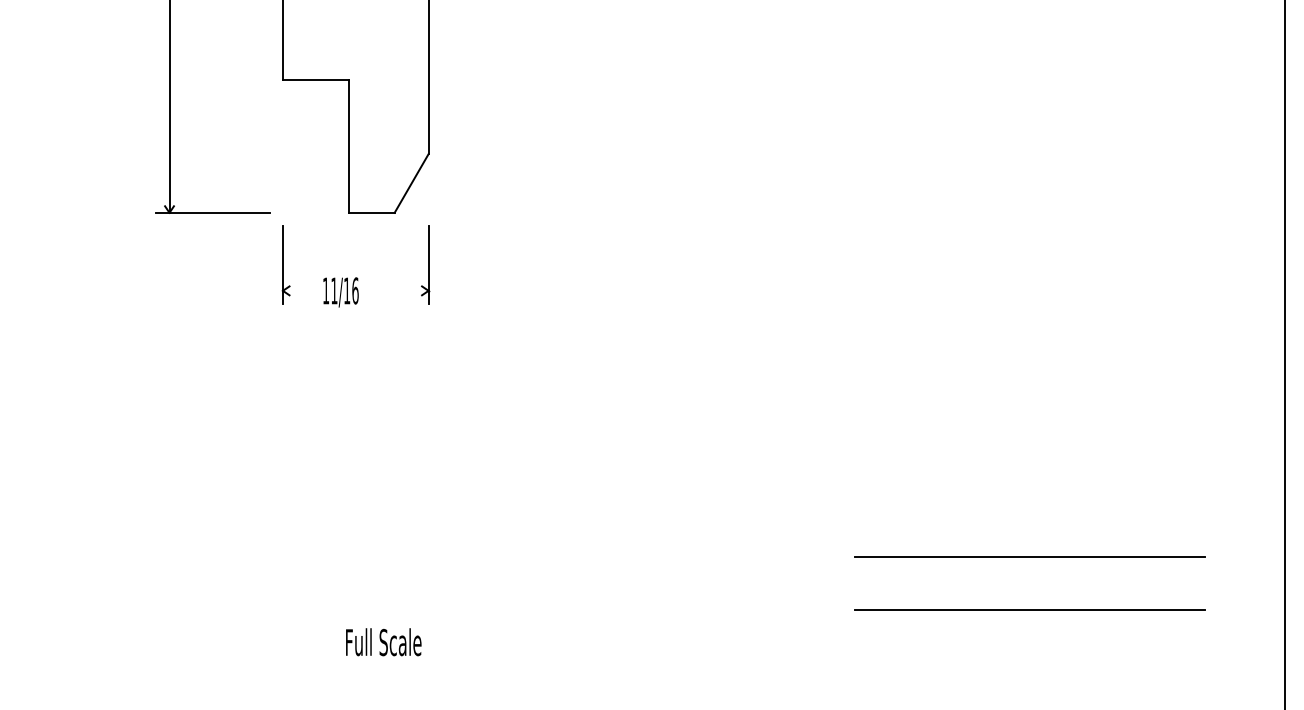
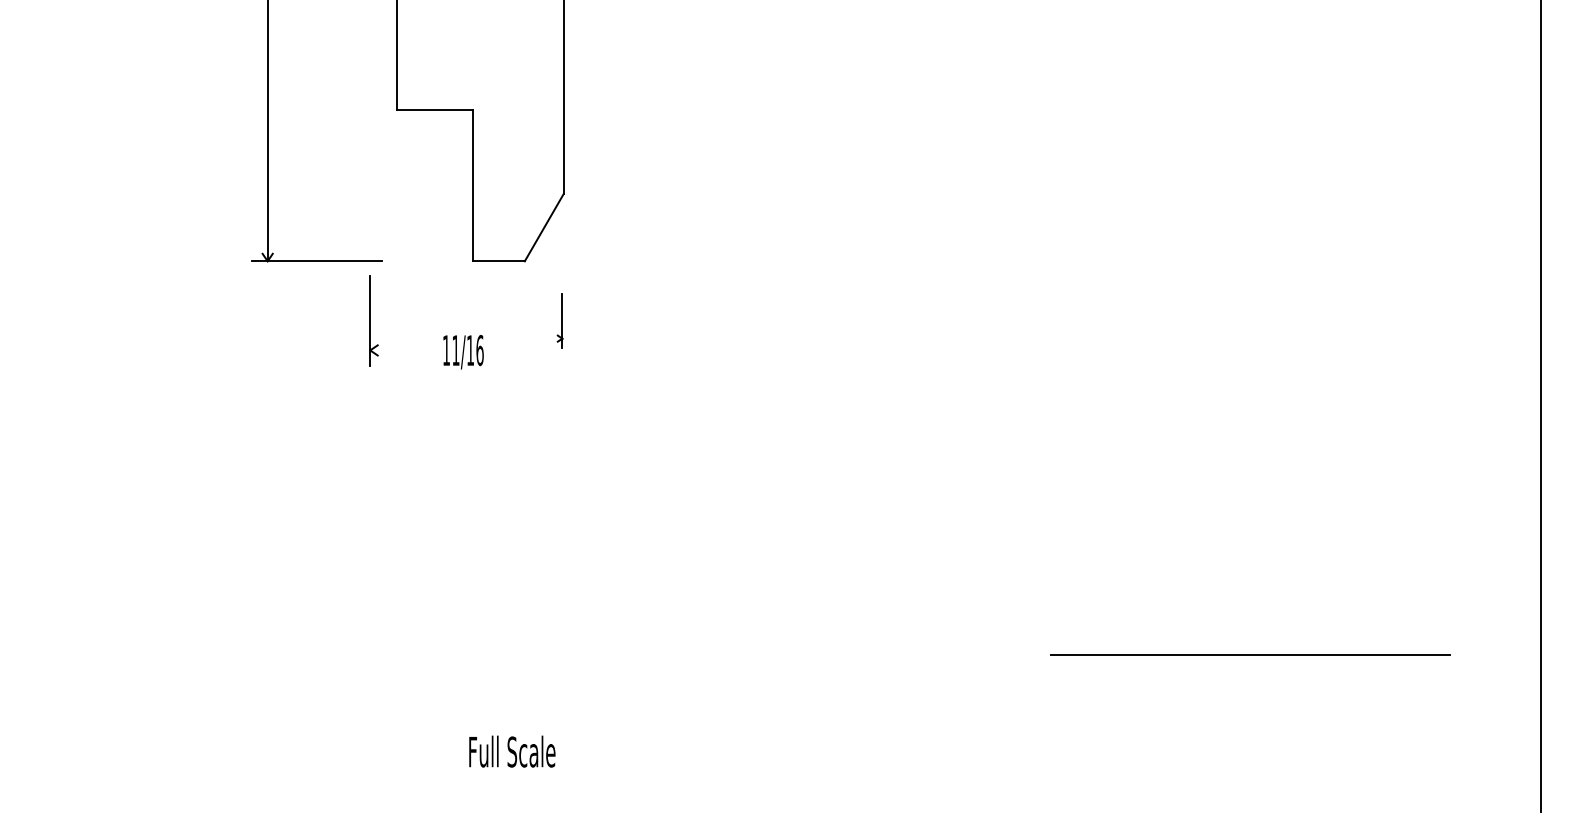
part: (285, 264) -> (373, 320), moved
part: (425, 264) -> (560, 320), size x0.6
line: (1030, 610) -> (1250, 715), removed

